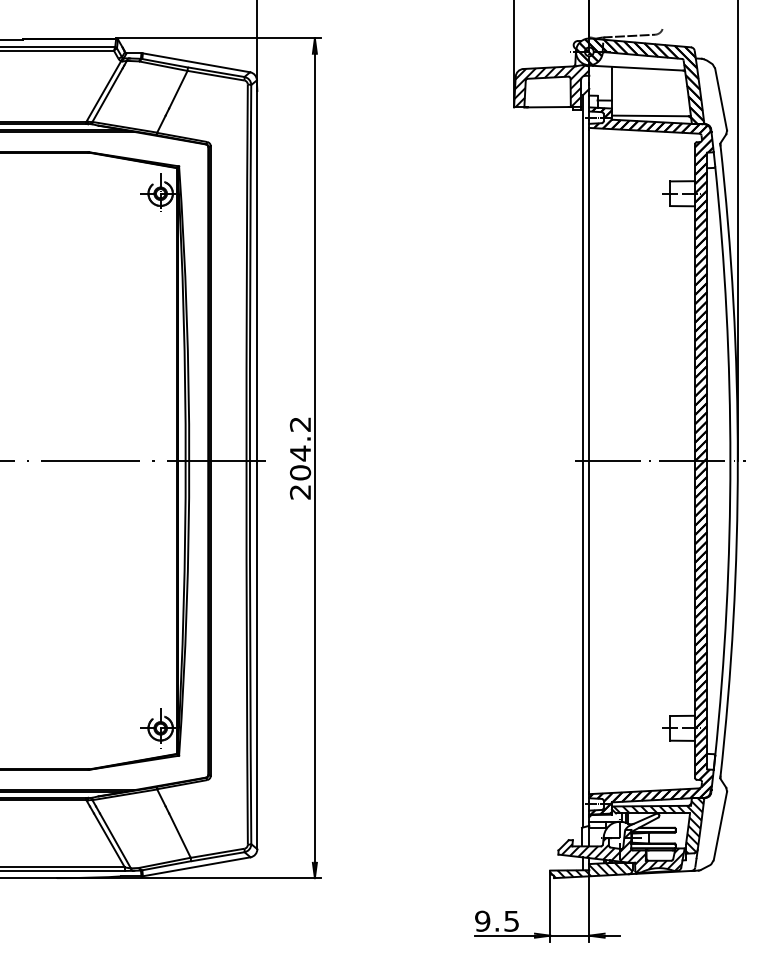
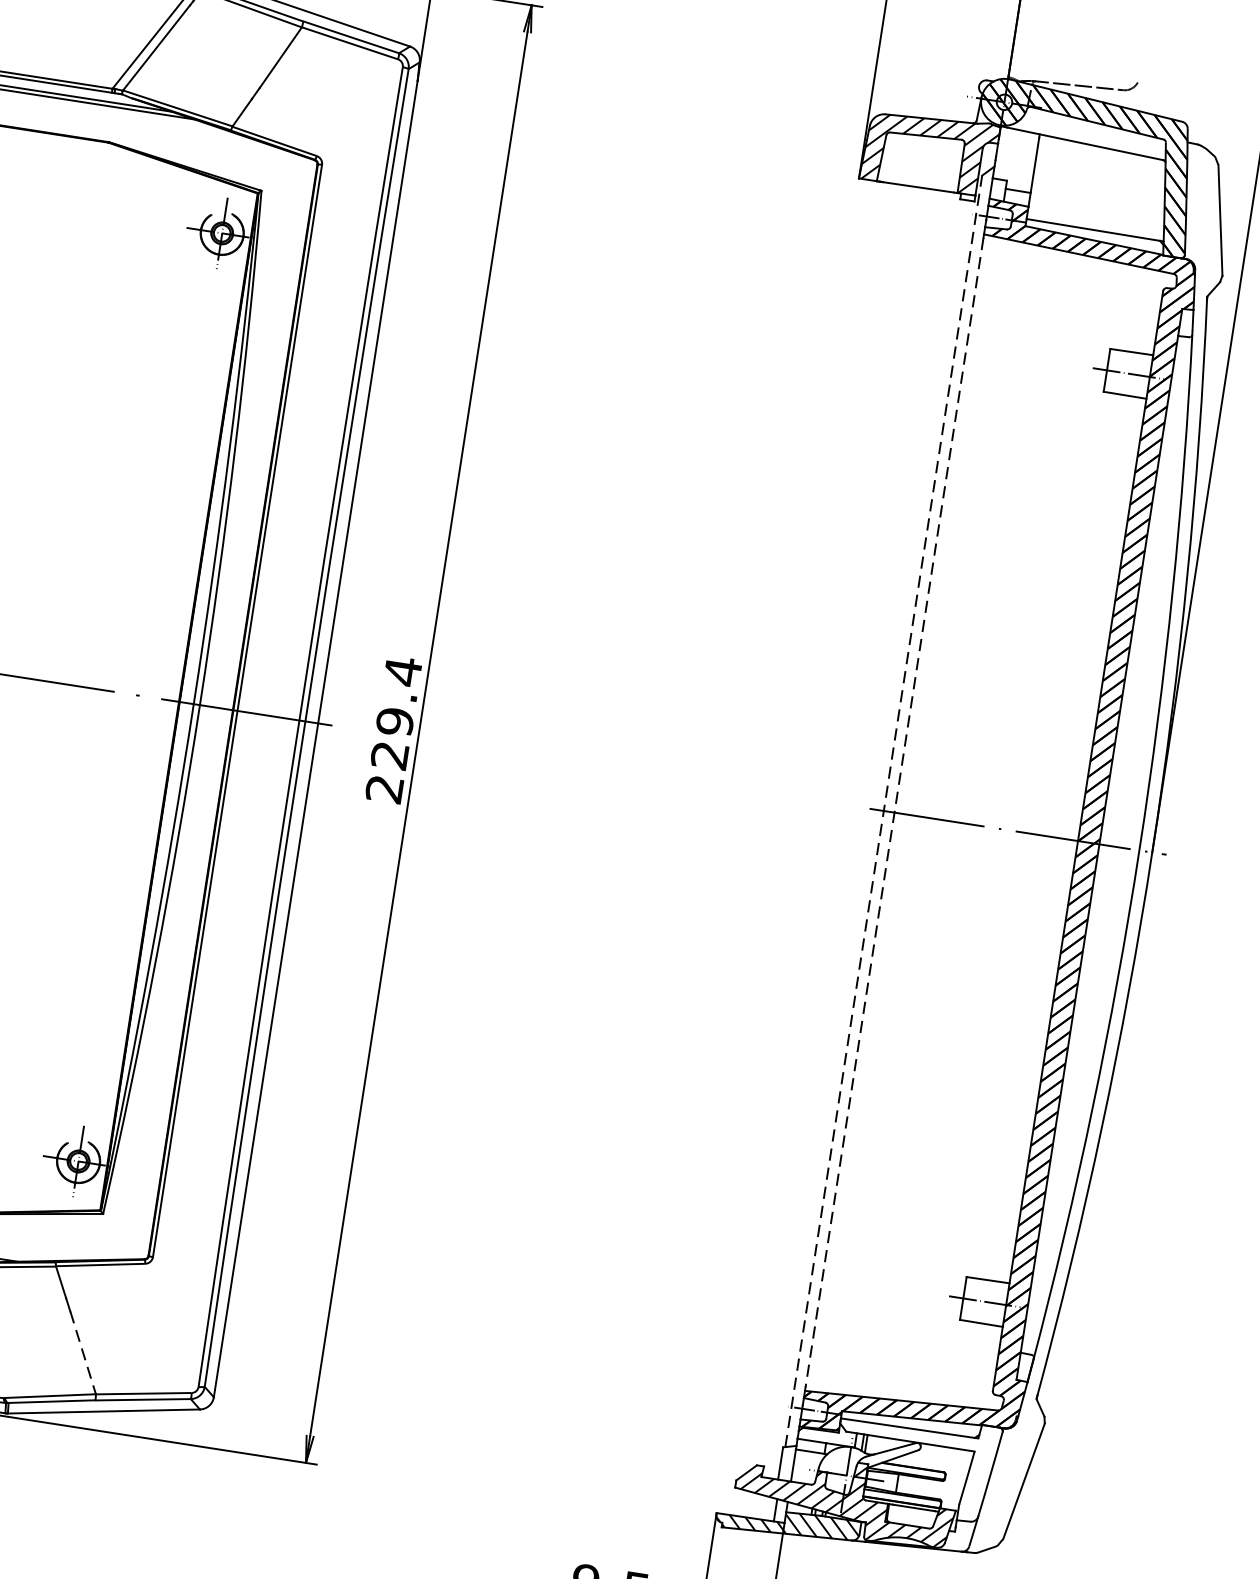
text: (300, 448) -> (396, 713), 204.2 -> 229.4
line: (583, 460) -> (884, 810), solid -> dashed
line: (589, 461) -> (894, 813), solid -> dashed
hatch: (658, 825) -> (916, 1463), removed
line: (179, 835) -> (82, 1352), solid -> dashed

